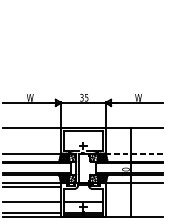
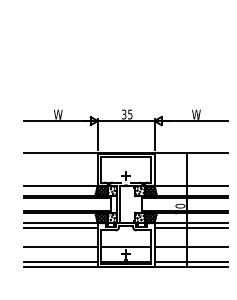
line: (134, 153) -> (191, 185), dashed -> solid
line: (134, 187) -> (191, 228), added
line: (134, 201) -> (191, 247), added
line: (134, 213) -> (191, 262), added

